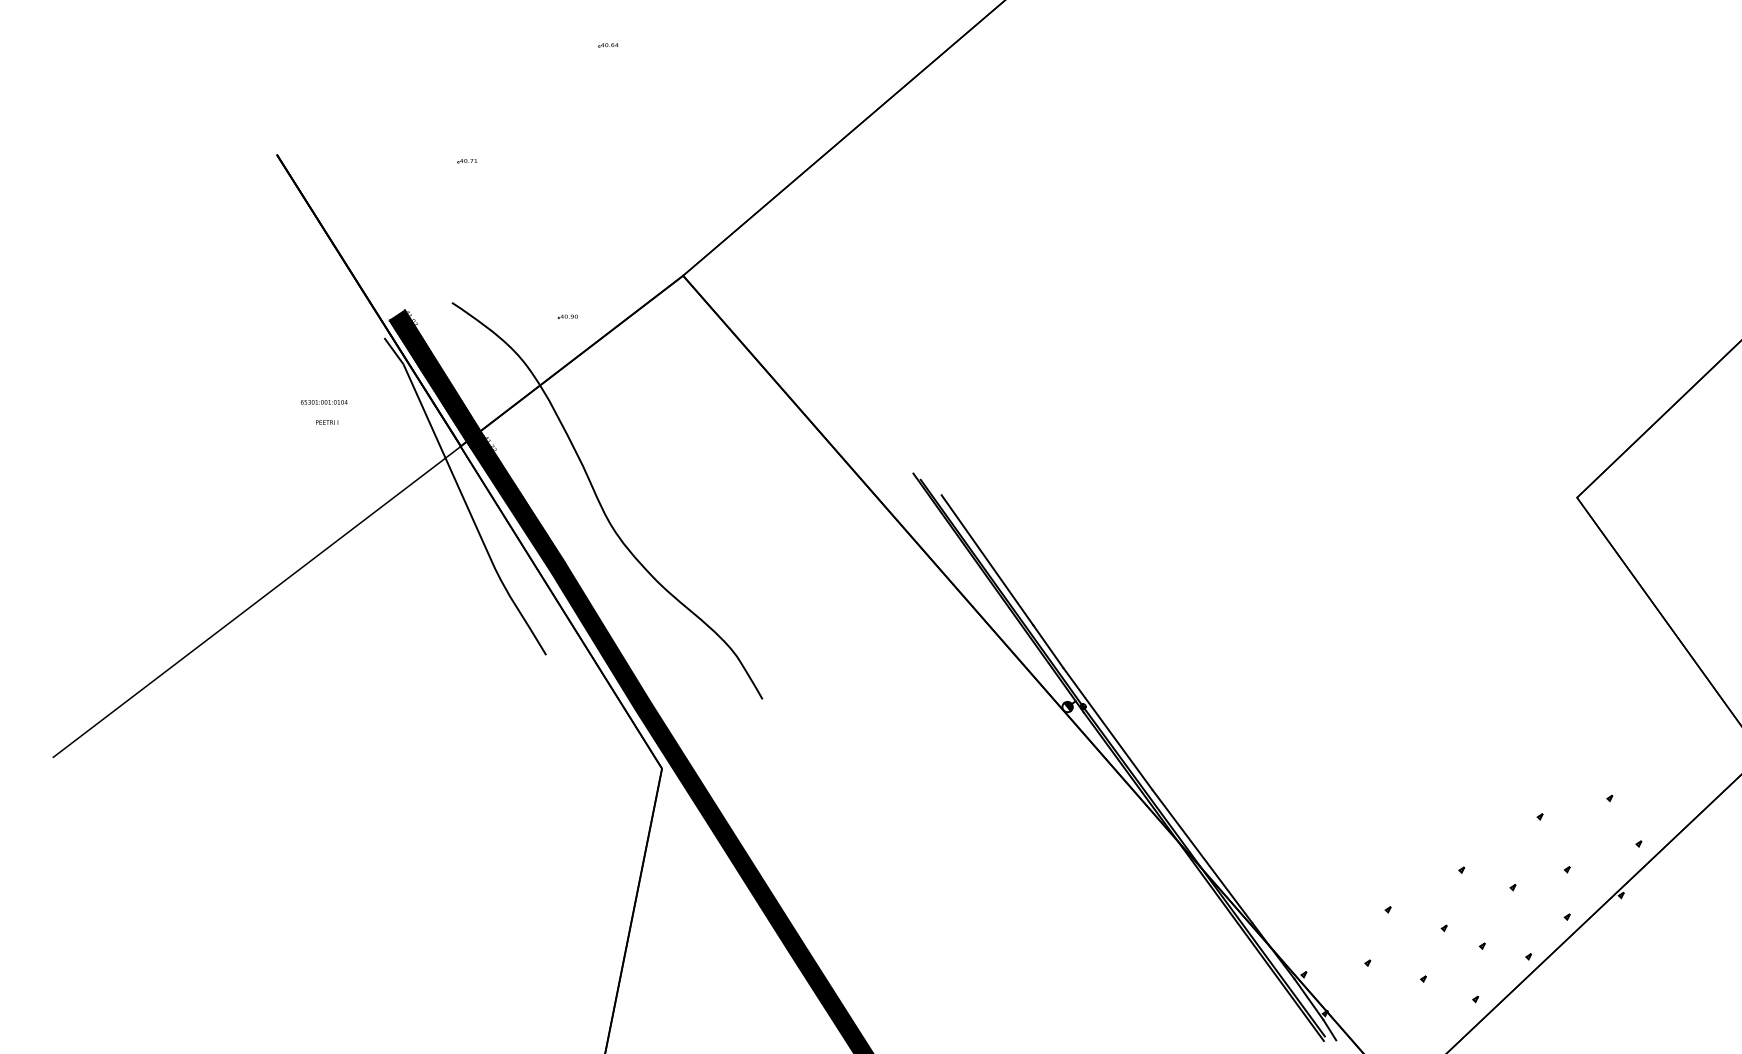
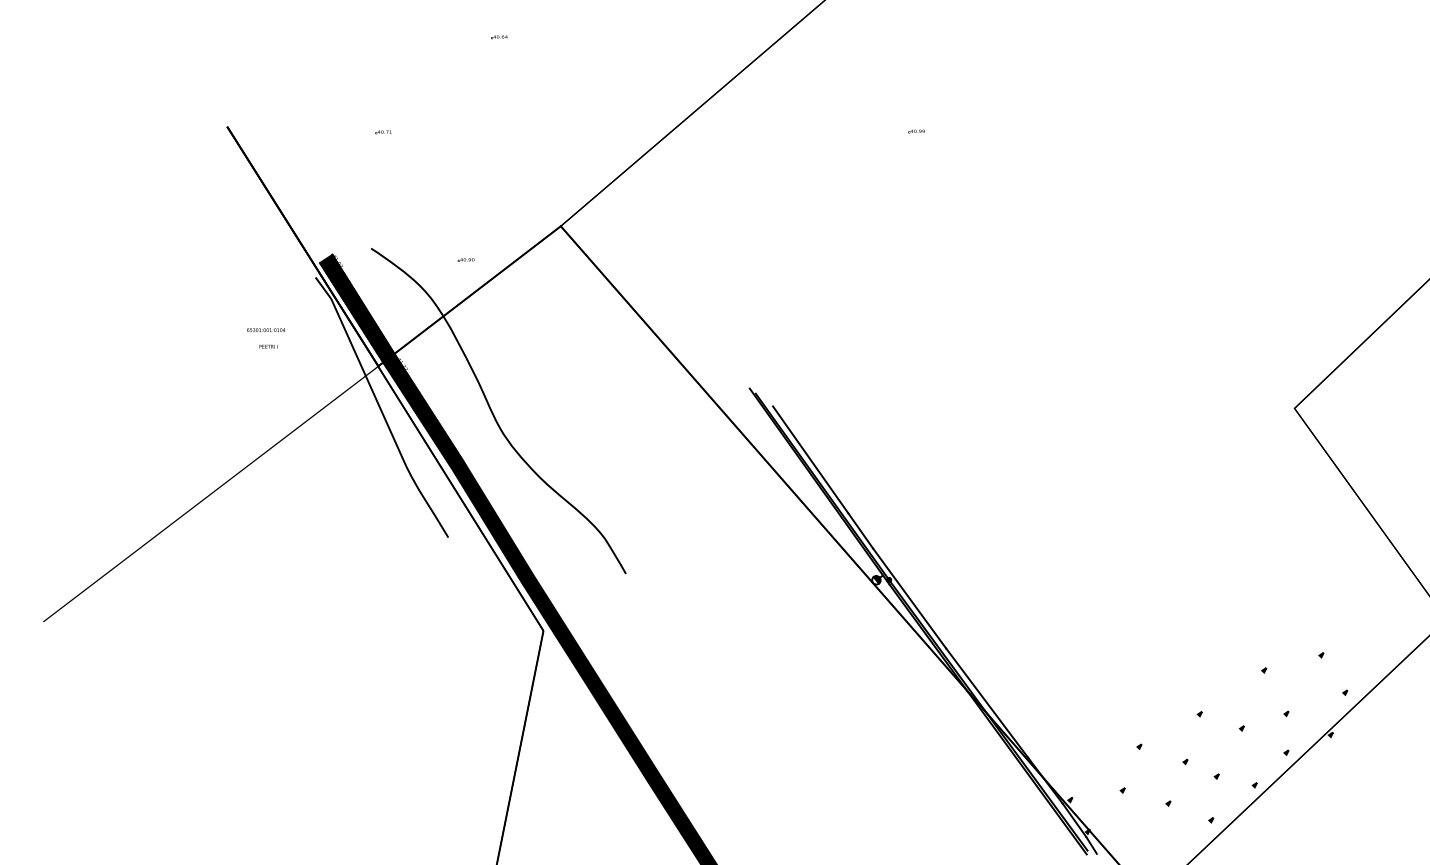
part: (1116, 160) -> (916, 131), added

